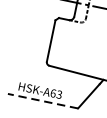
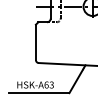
line: (42, 101) -> (39, 93), dashed -> solid

